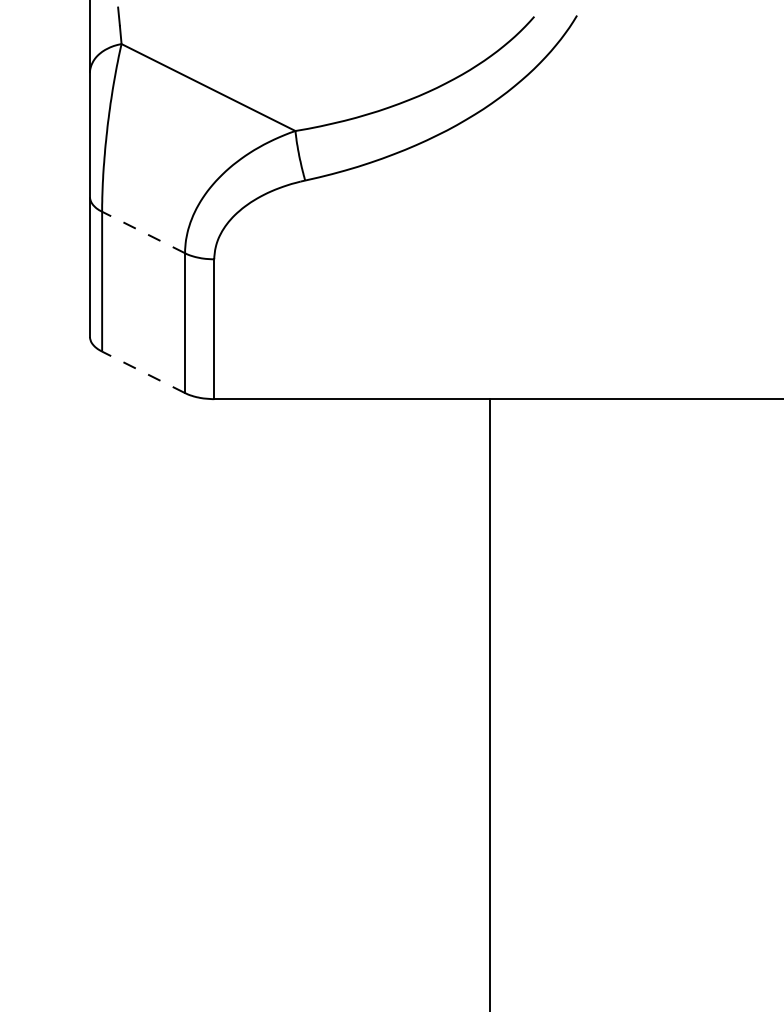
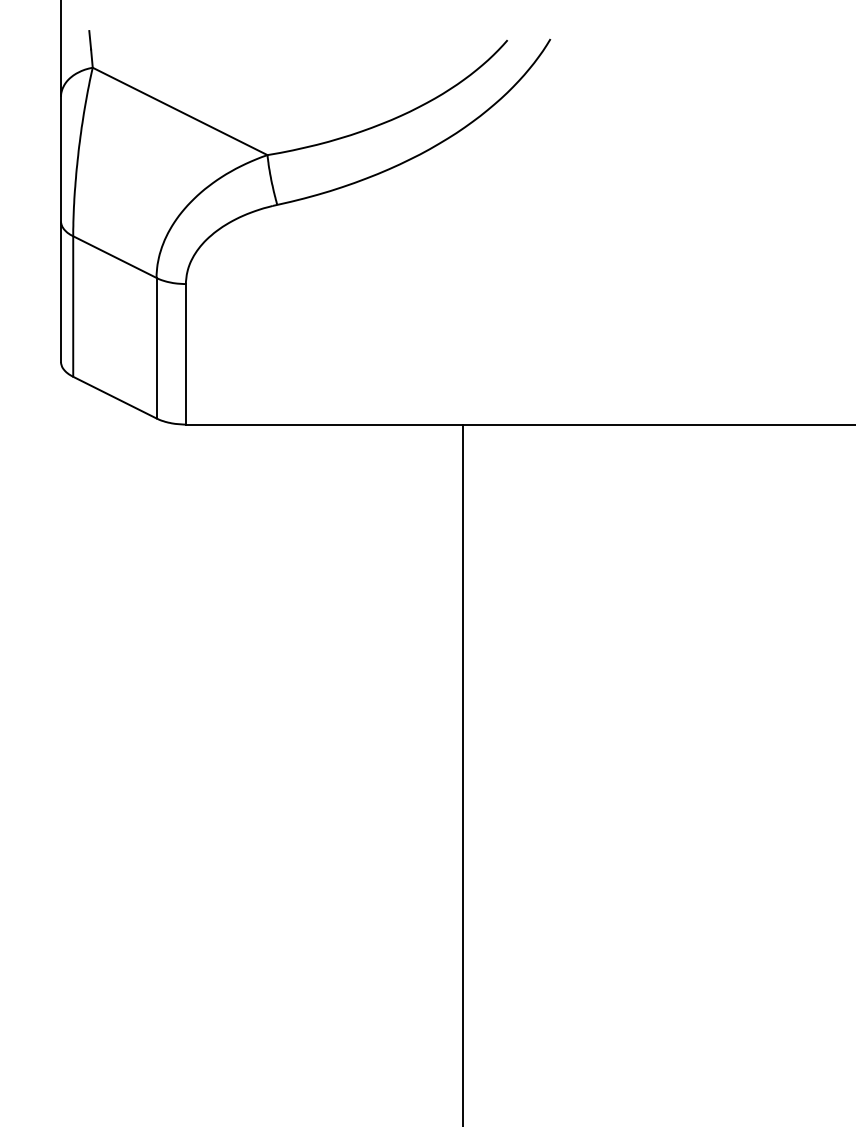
line: (143, 232) -> (114, 257), dashed -> solid
line: (143, 372) -> (114, 397), dashed -> solid

